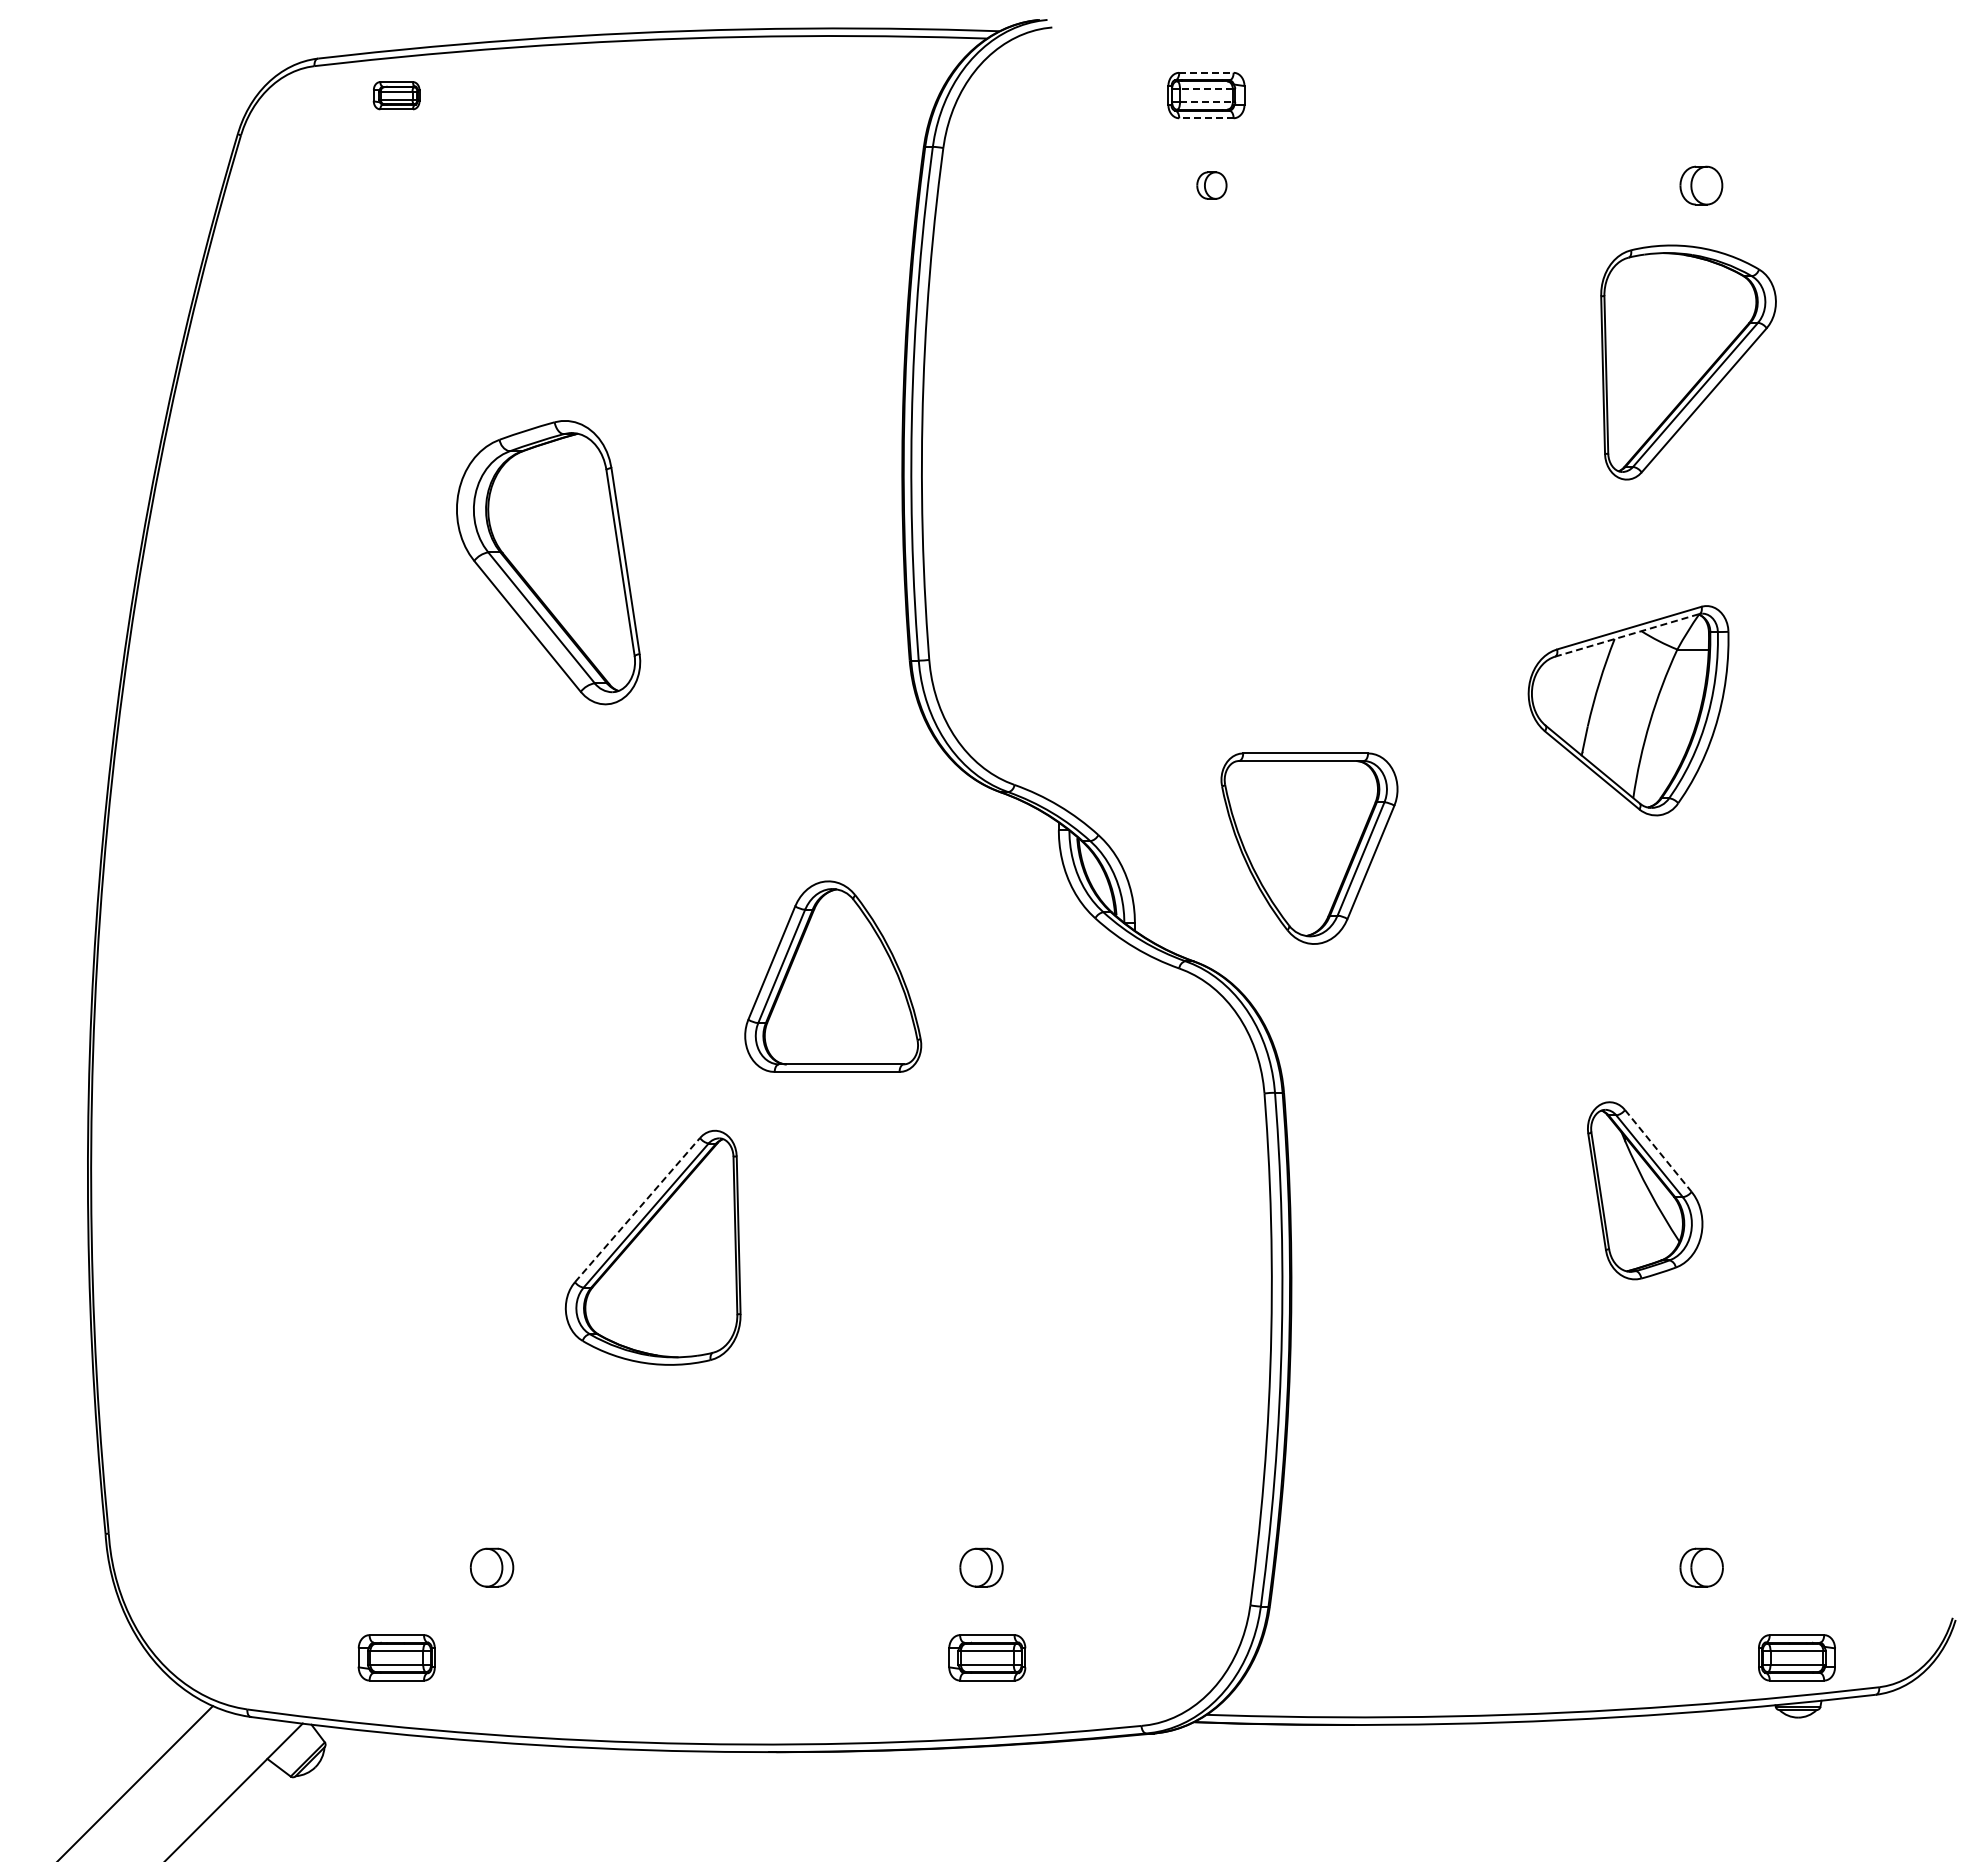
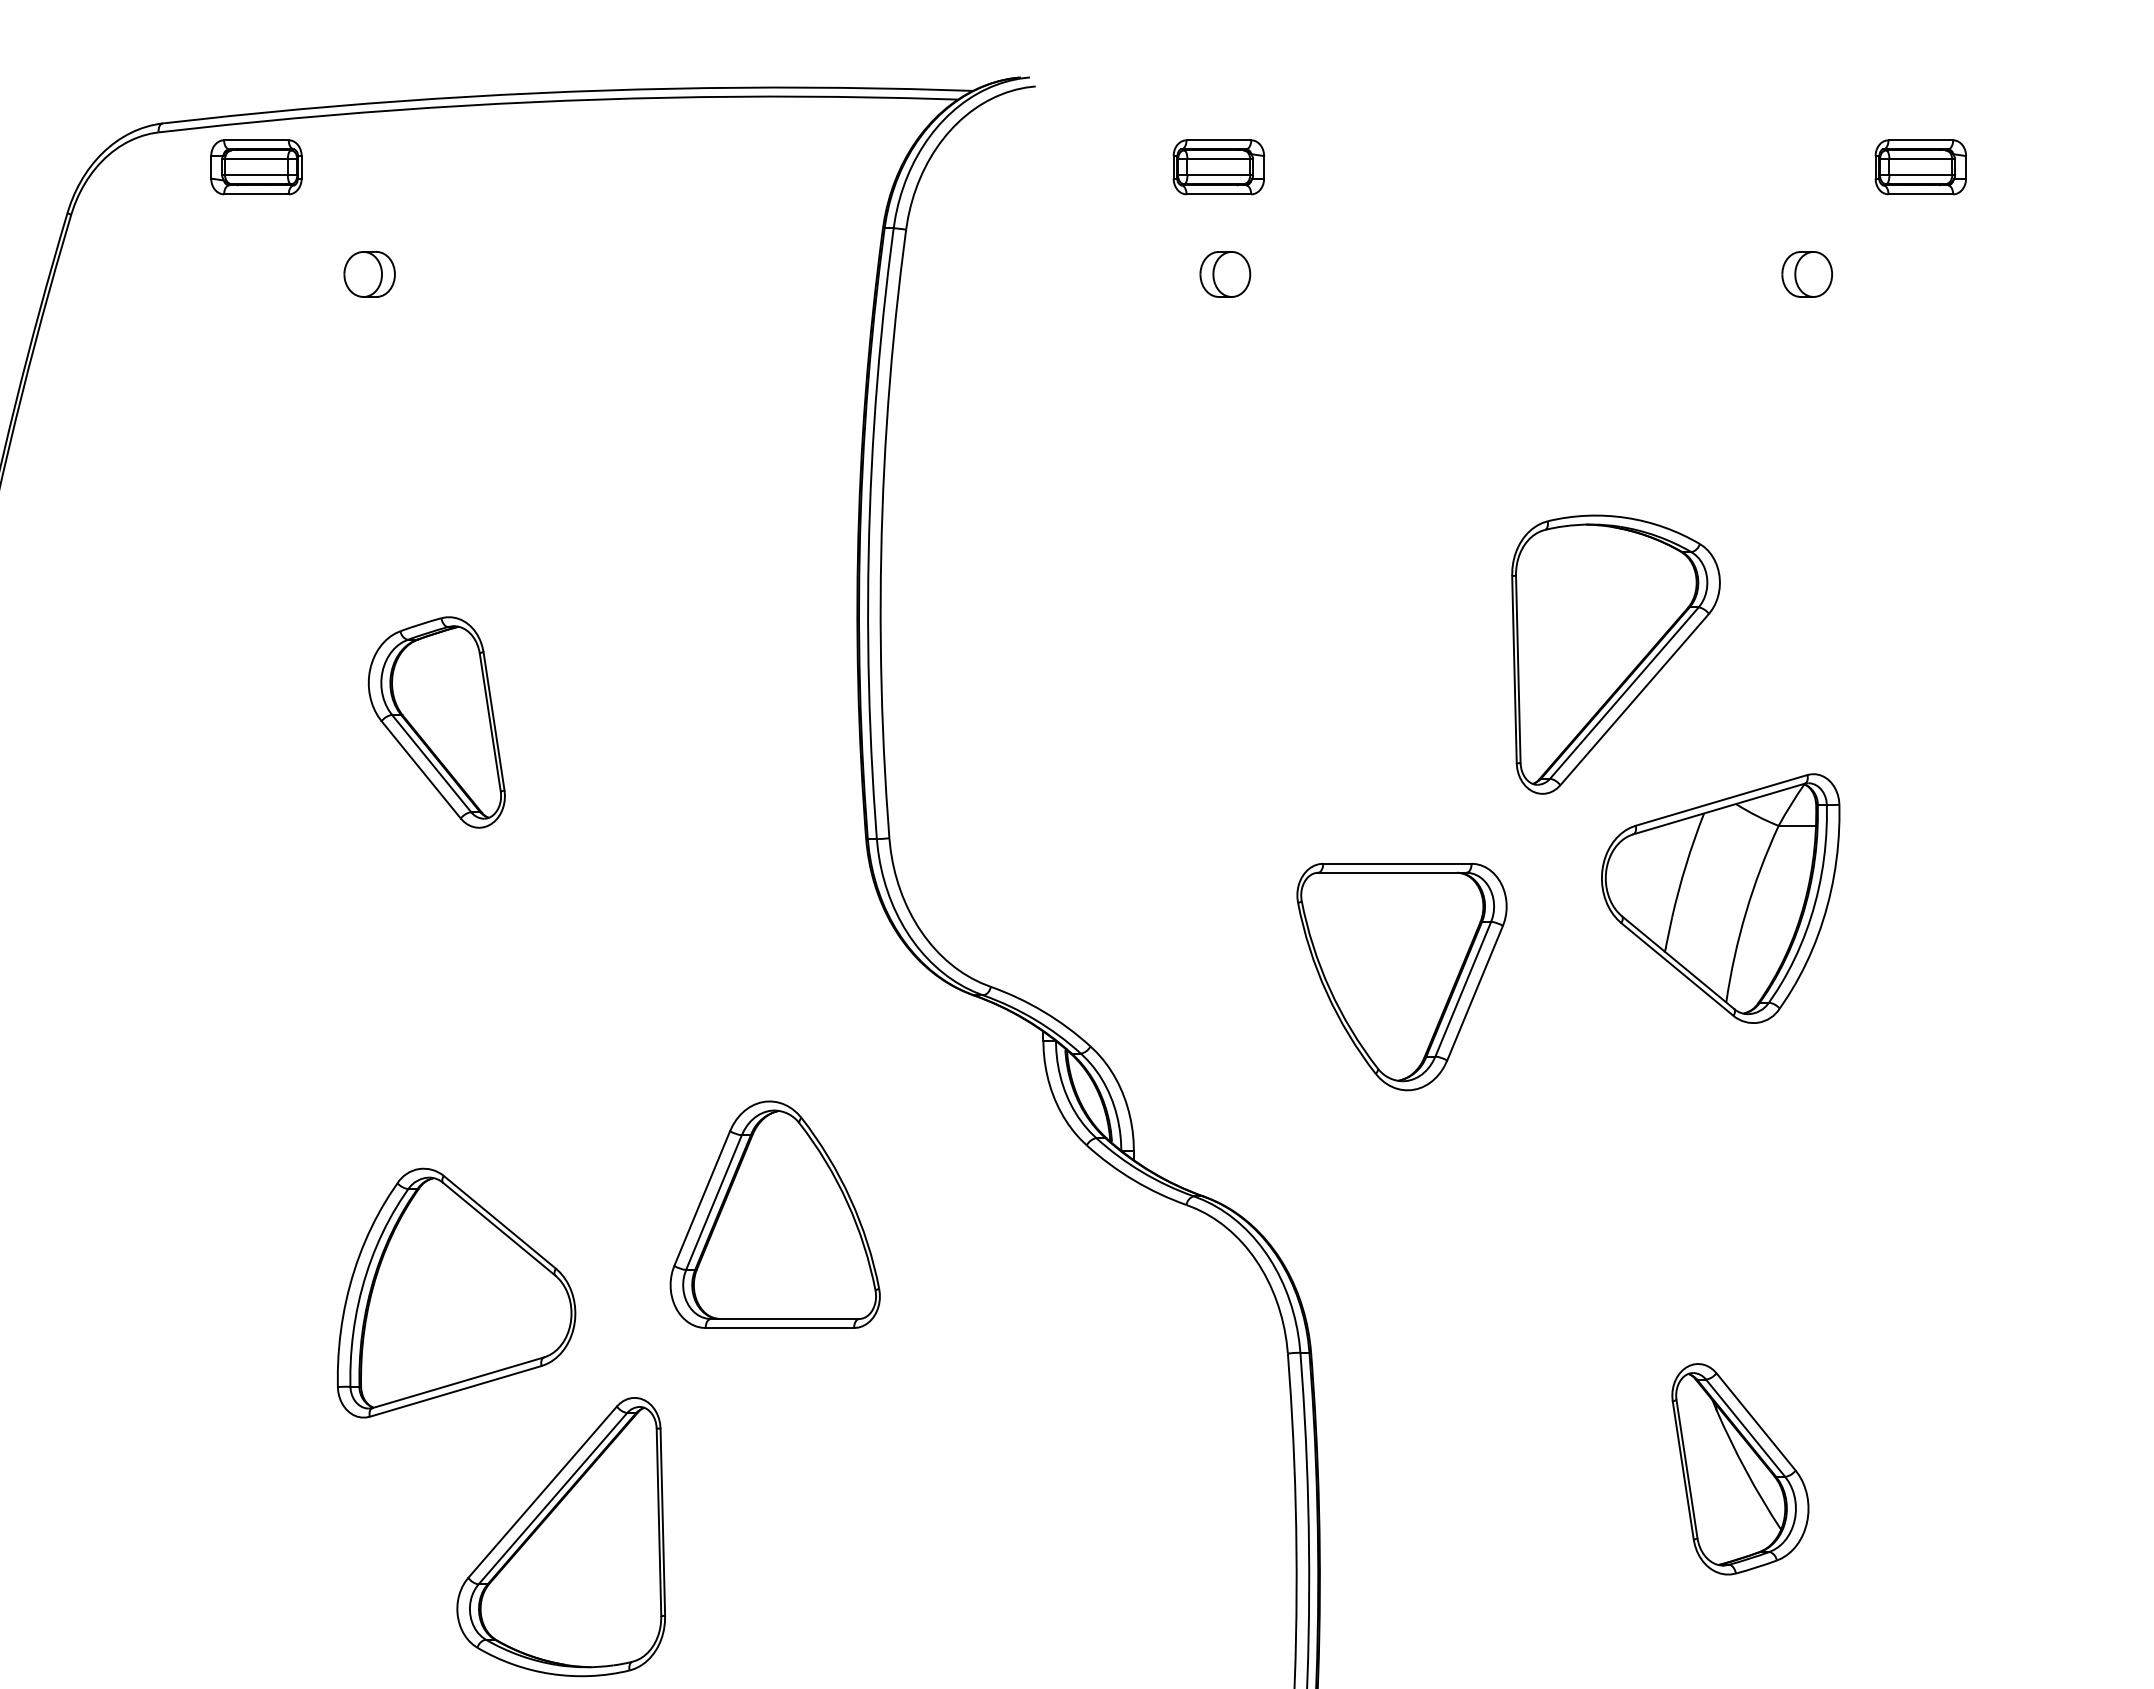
line: (1206, 72) -> (1218, 139), dashed -> solid
line: (1205, 88) -> (1217, 158), dashed -> solid
part: (396, 95) -> (256, 167), size x1.67
part: (1796, 95) -> (1920, 167), added
line: (1206, 102) -> (1218, 175), dashed -> solid
line: (1205, 118) -> (1217, 194), dashed -> solid
part: (491, 185) -> (369, 274), added
part: (1211, 185) -> (1224, 274), size x1.43
part: (1688, 362) -> (1615, 654), moved
part: (548, 562) -> (436, 722), size x0.62
line: (1627, 635) -> (1719, 809), dashed -> solid
part: (1309, 848) -> (1402, 976), moved
part: (564, 1042) -> (455, 1292), added
line: (1658, 1150) -> (1756, 1421), dashed -> solid
line: (637, 1209) -> (542, 1491), dashed -> solid

